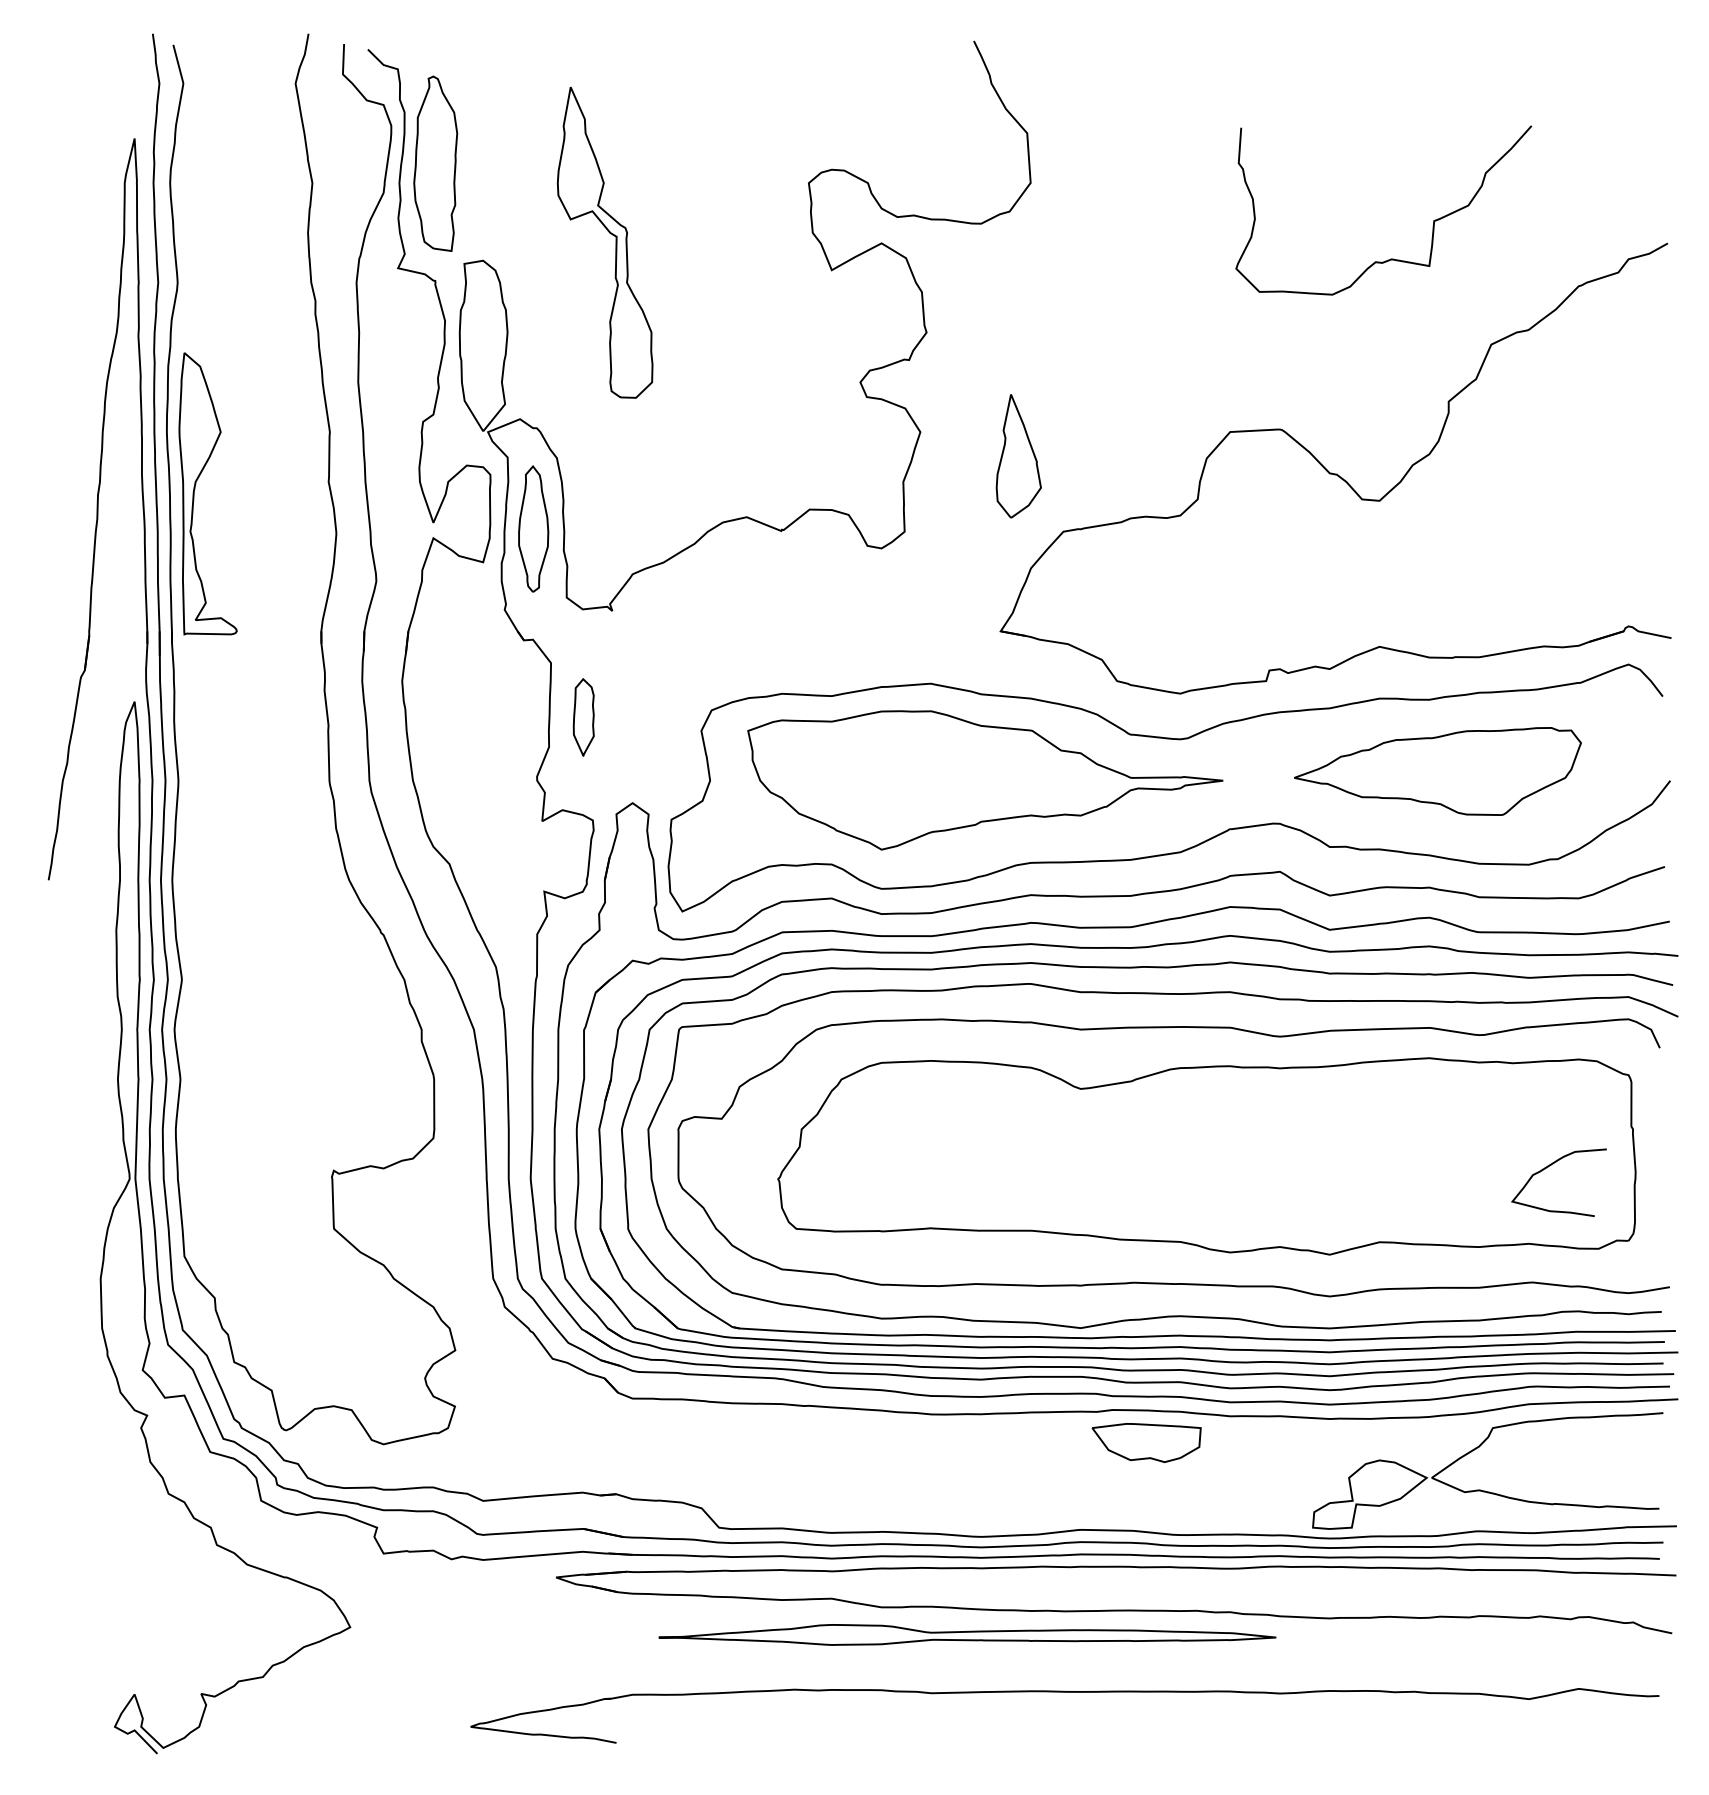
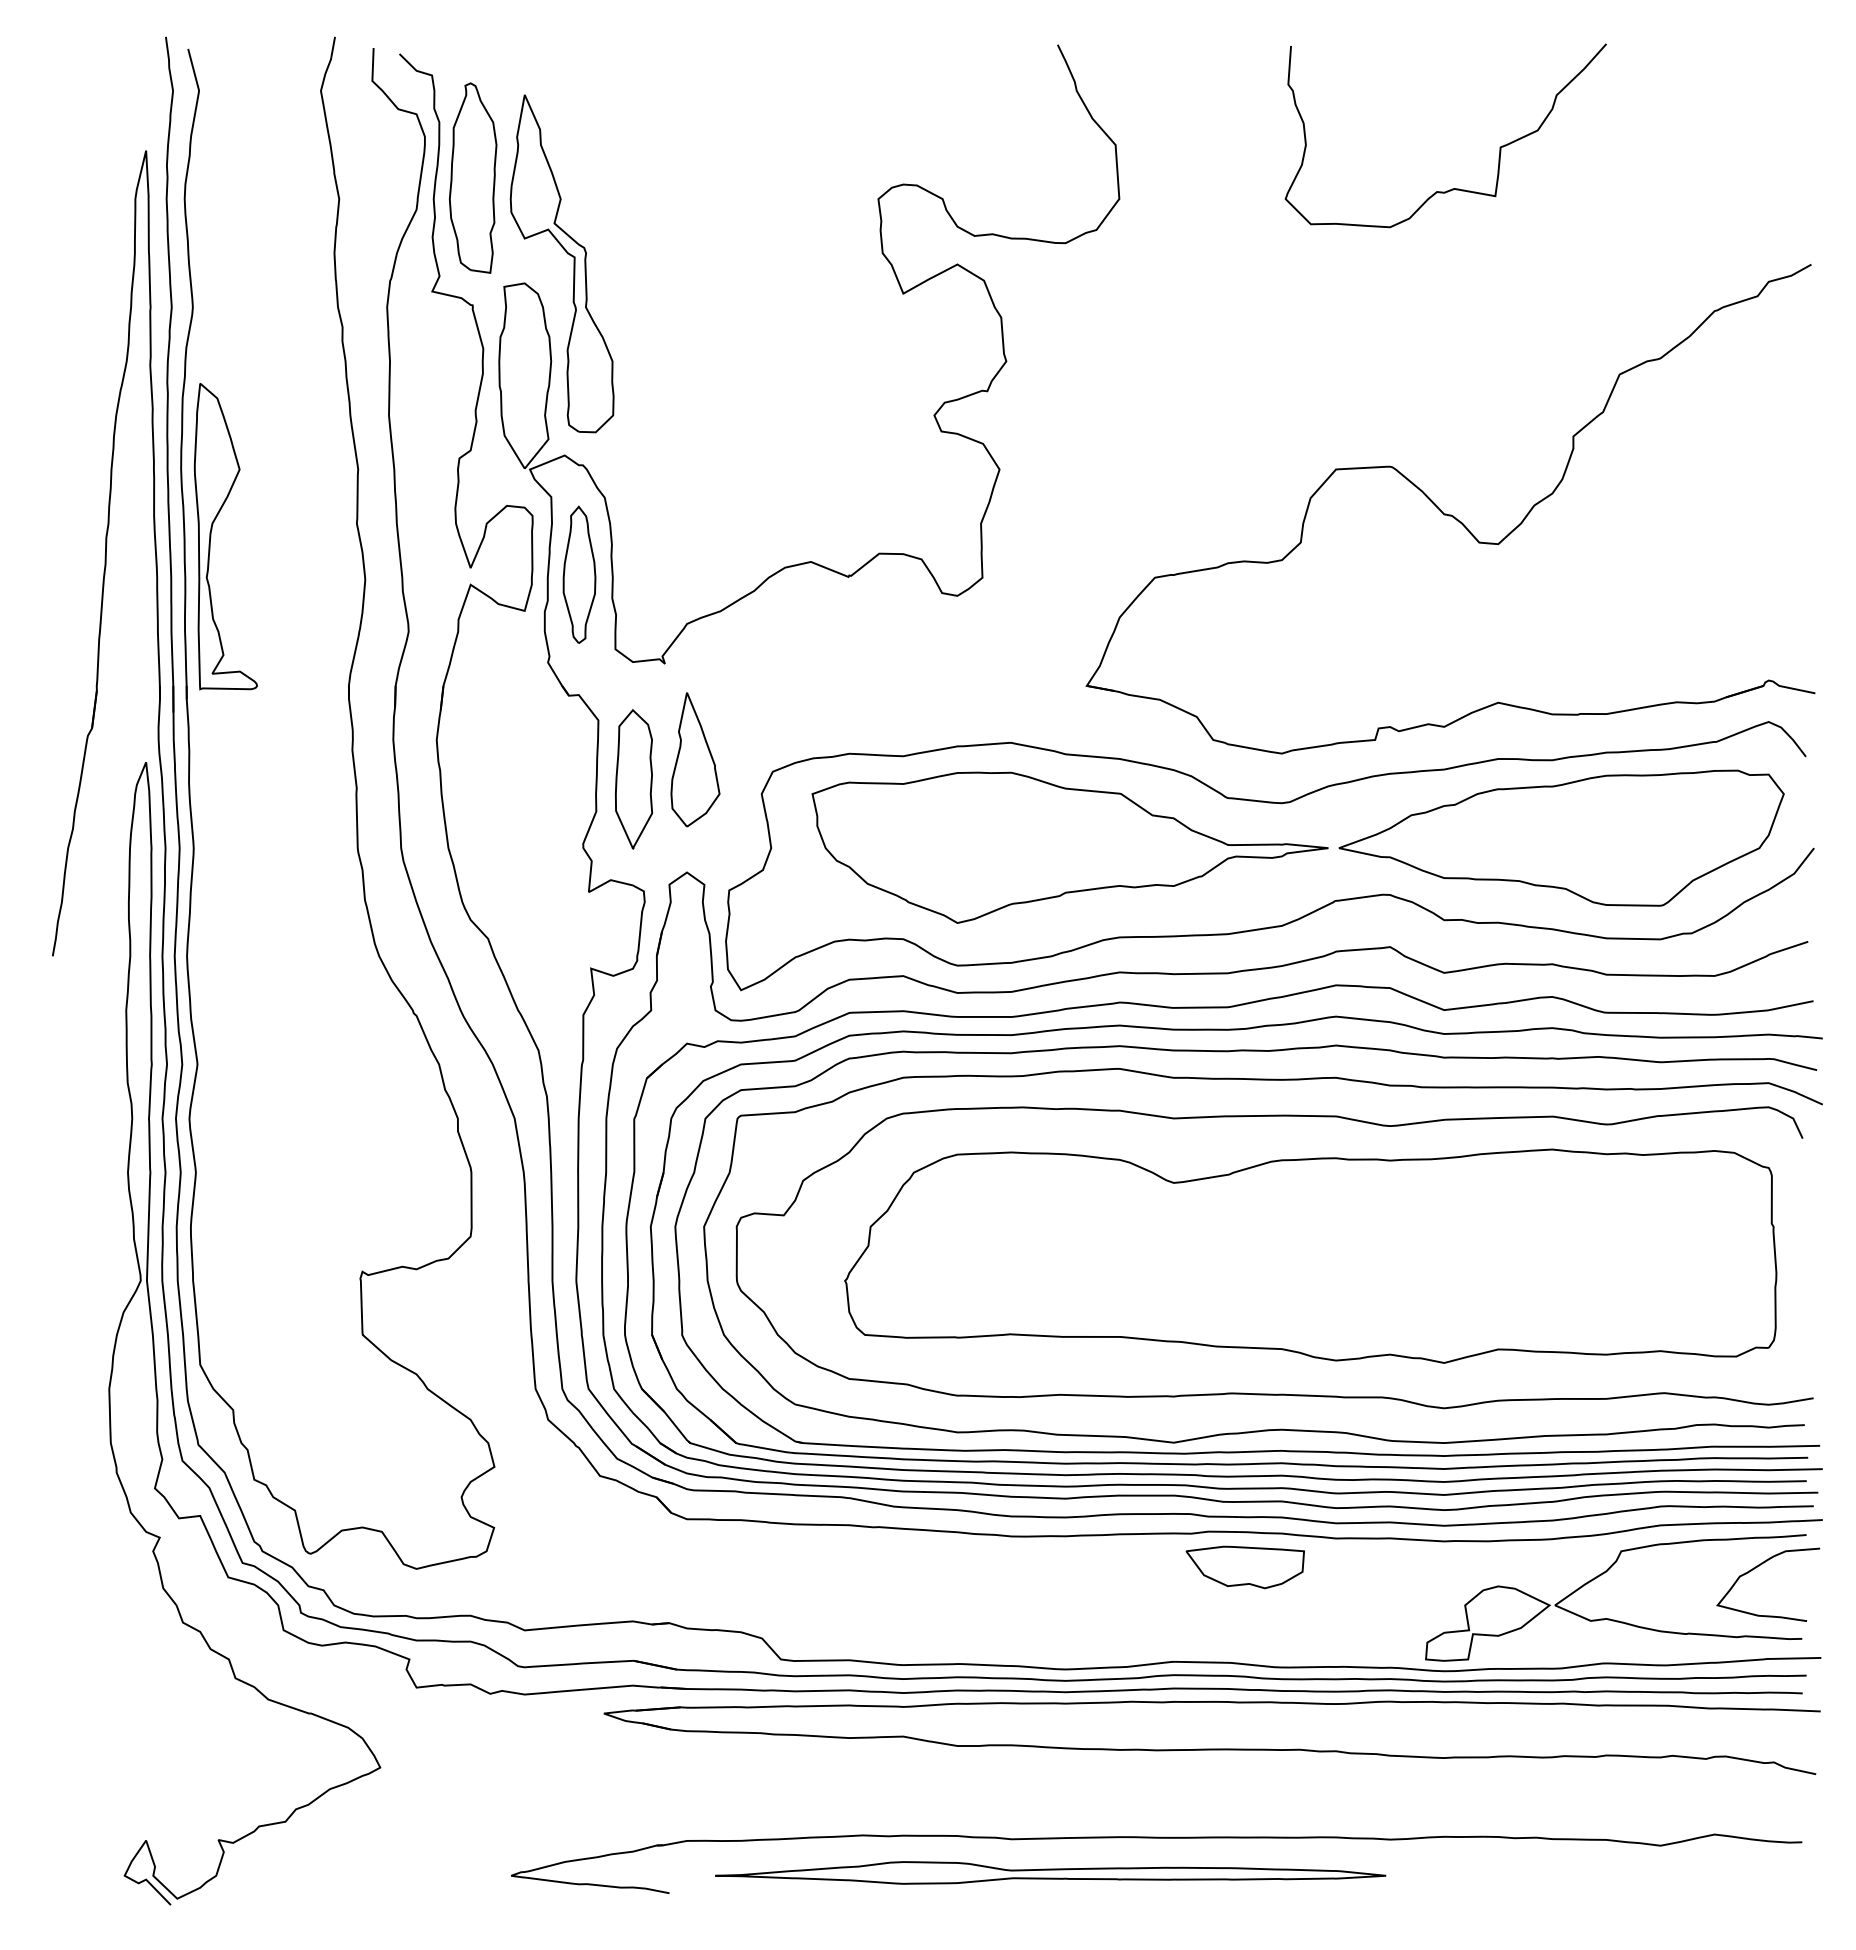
part: (610, 234) -> (567, 254), moved
curve: (1389, 258) -> (1452, 188), moved
part: (1018, 456) -> (695, 759), moved
part: (583, 717) -> (633, 779), size x1.67
part: (1437, 770) -> (1561, 837), size x1.43
curve: (1548, 1167) -> (1756, 1568), moved
part: (967, 1634) -> (1050, 1872), moved

